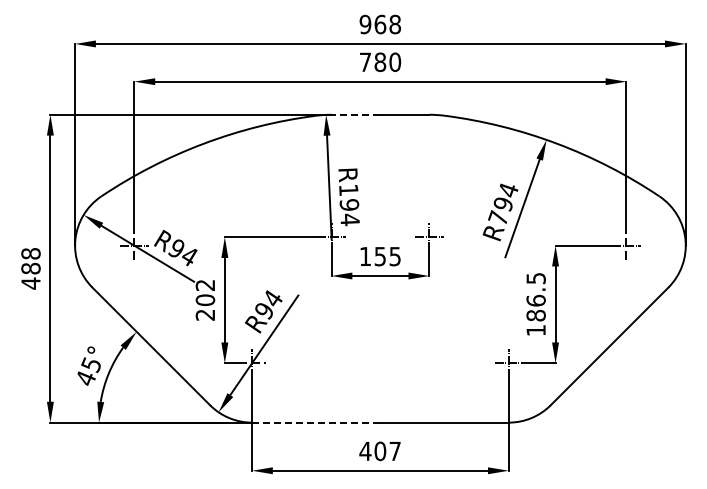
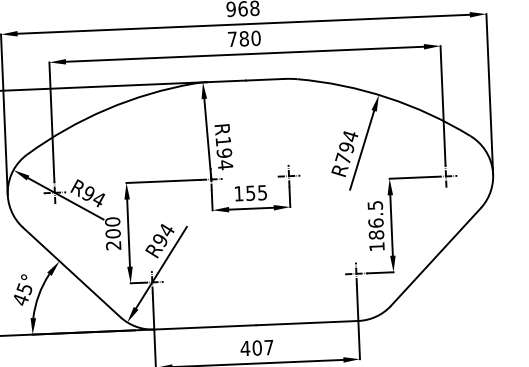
line: (355, 114) -> (226, 81), dashed -> solid
text: (205, 285) -> (112, 222), 202 -> 200
line: (315, 422) -> (204, 327), dashed -> solid

